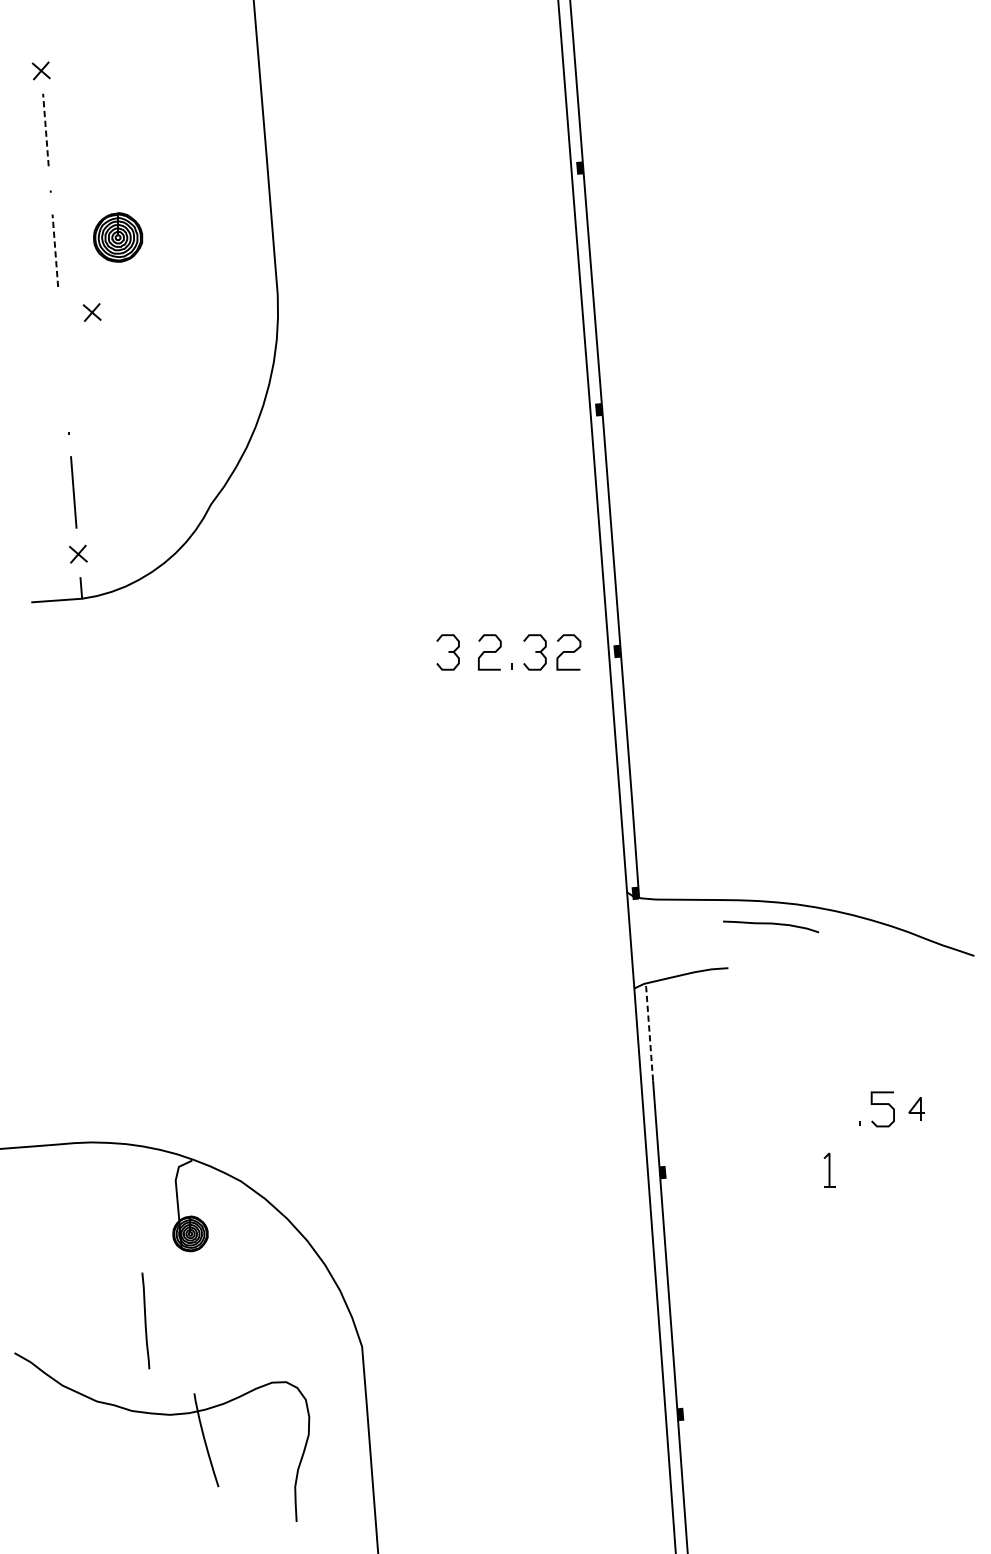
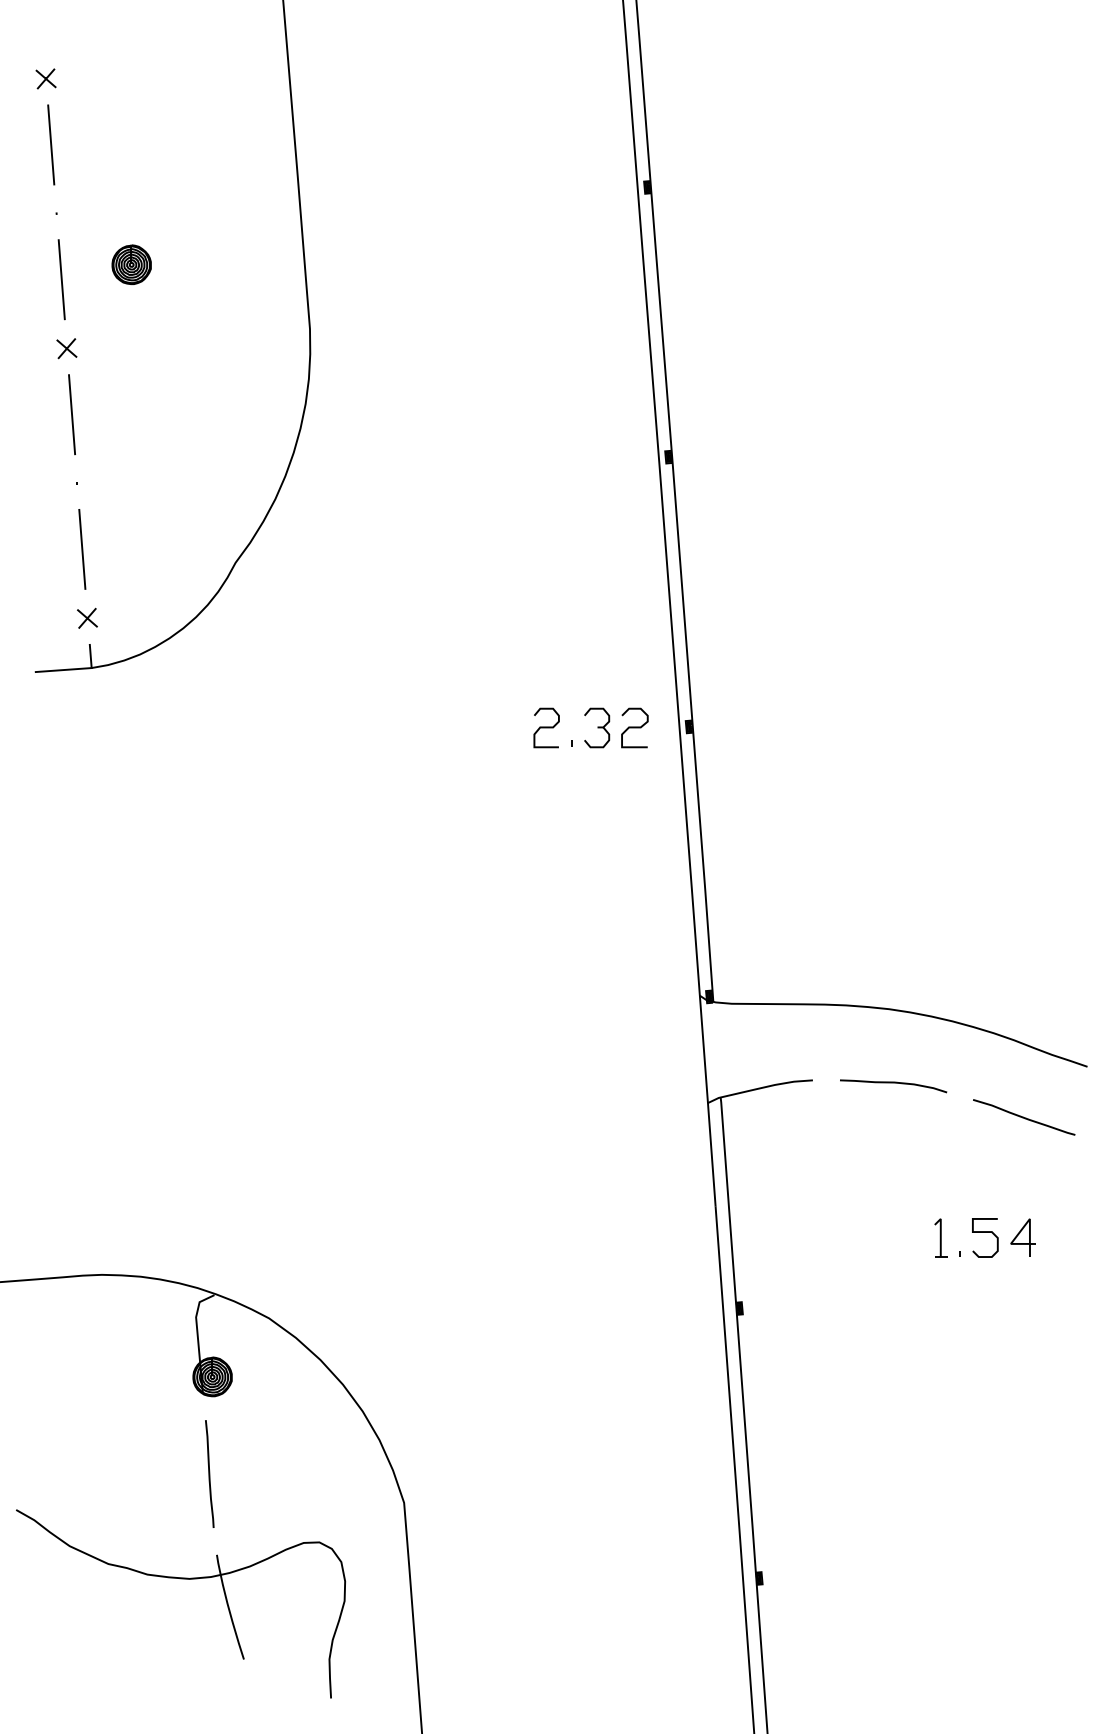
line: (46, 129) -> (51, 144), dashed -> solid
part: (117, 237) -> (131, 264), size x0.71
line: (55, 250) -> (61, 279), dashed -> solid
part: (91, 312) -> (66, 348), moved
line: (64, 371) -> (71, 414), added
part: (448, 652) -> (500, 727), removed
curve: (771, 924) -> (893, 1083), moved
curve: (917, 1001) -> (1024, 1117), added
line: (649, 1031) -> (724, 1151), dashed -> solid
part: (916, 1108) -> (1022, 1237), size x1.43
part: (829, 1169) -> (940, 1237), moved
curve: (145, 1320) -> (209, 1473), moved

